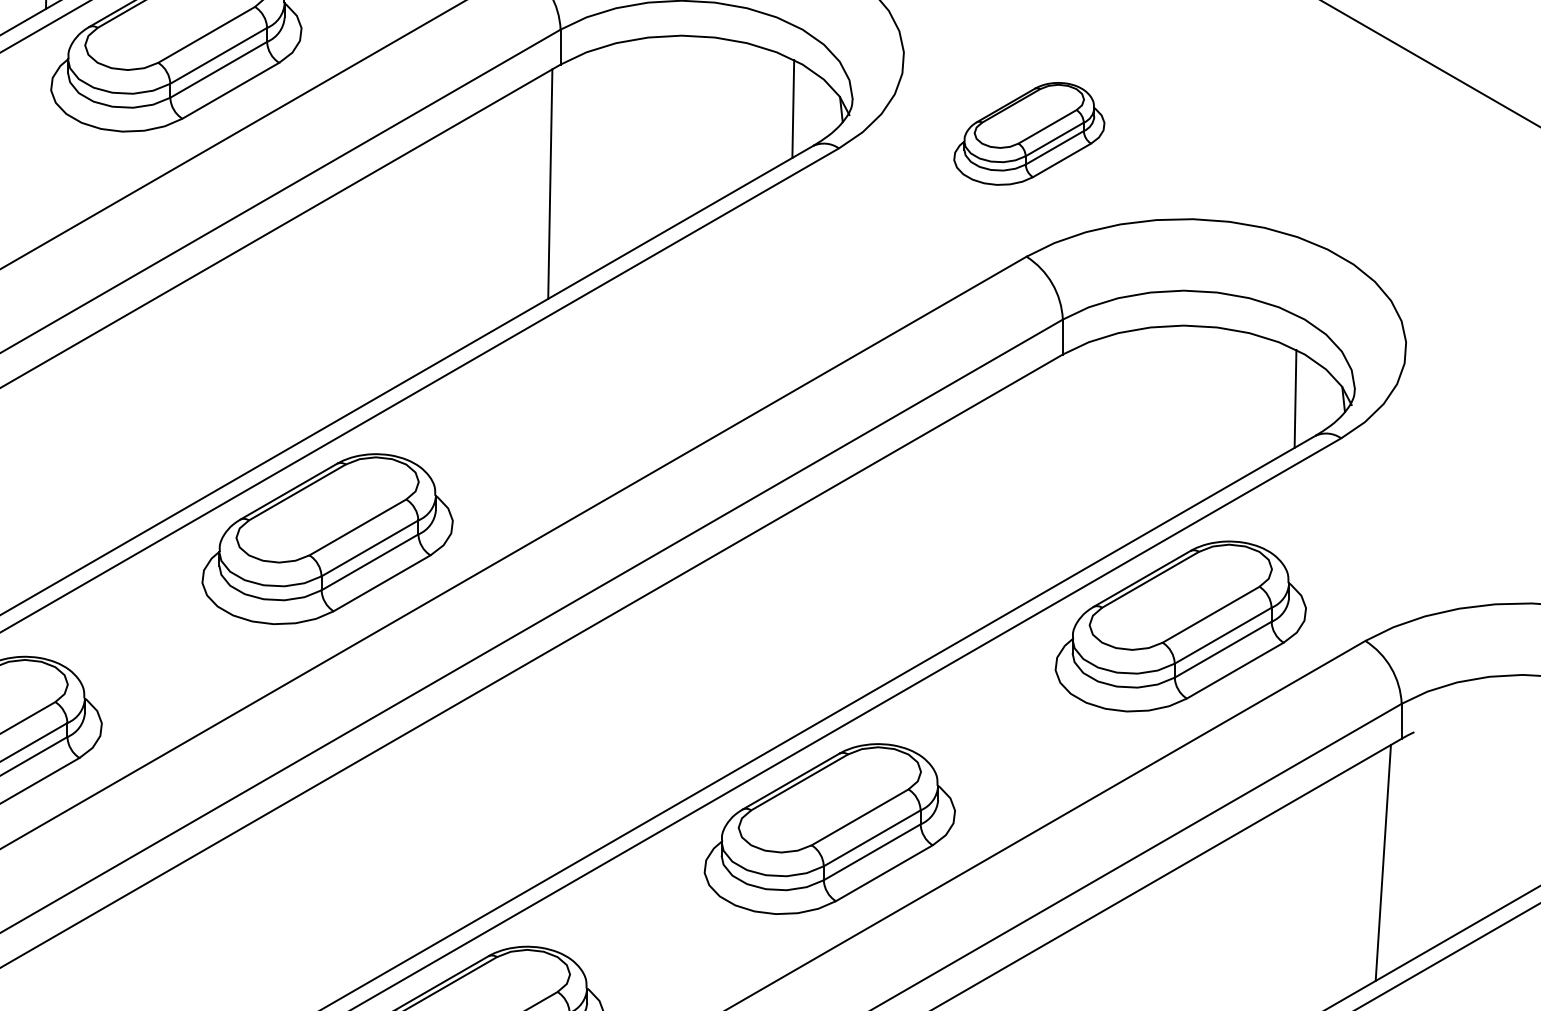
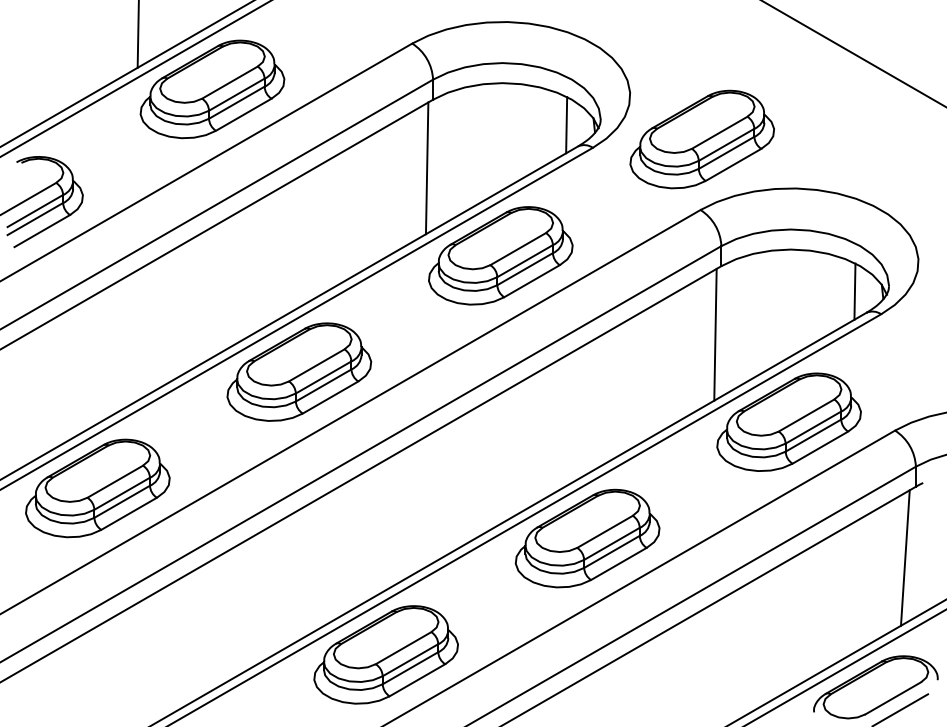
part: (1028, 133) -> (701, 139), size x1.67
part: (678, 335) -> (500, 255), added
line: (1052, 473) -> (715, 334), added

